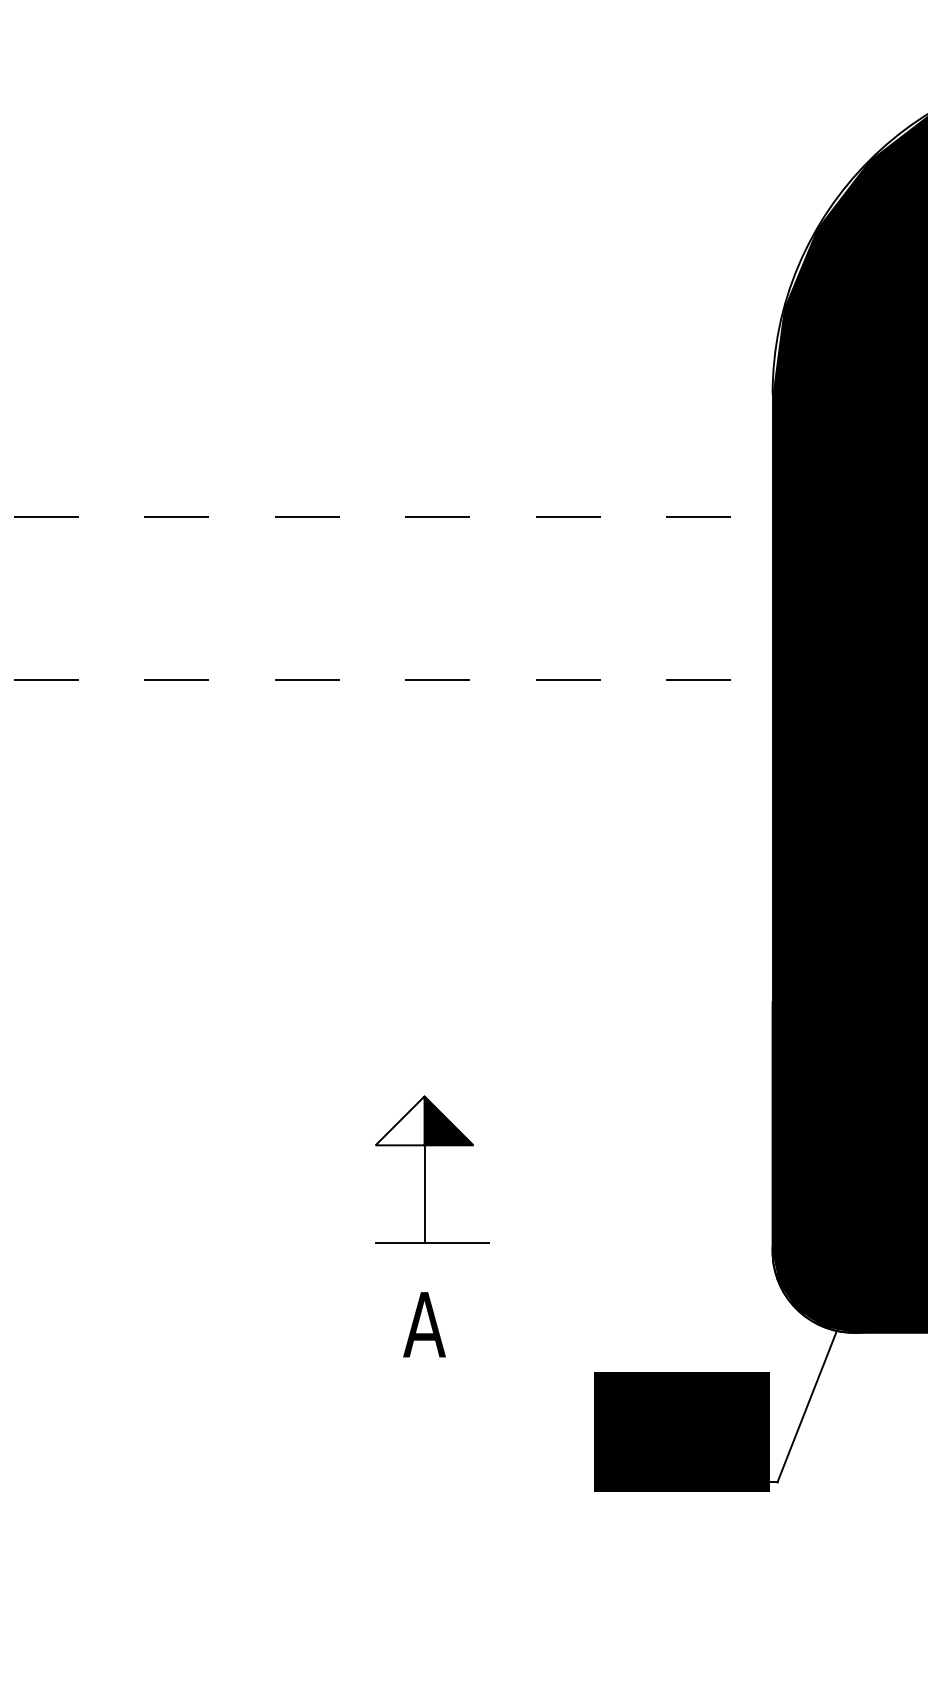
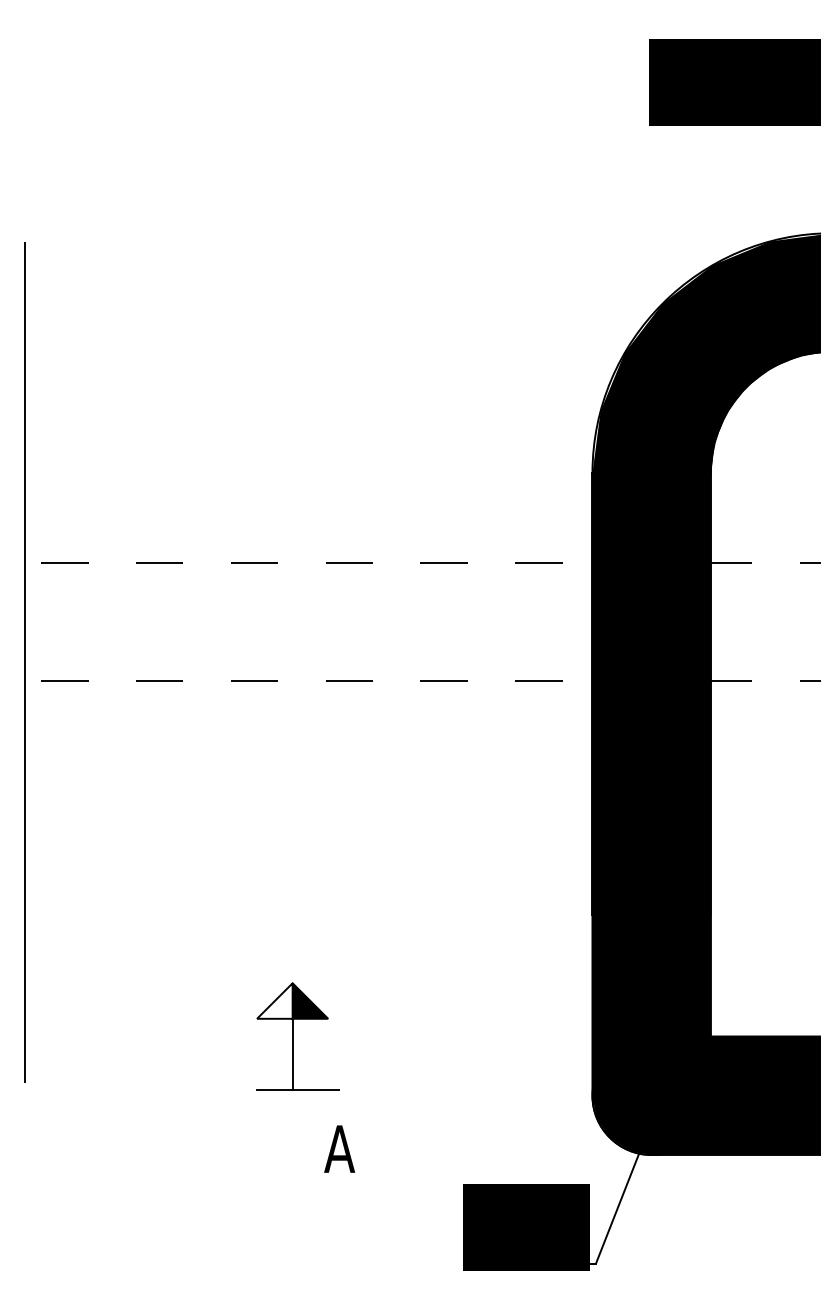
part: (431, 1169) -> (297, 1036), moved

